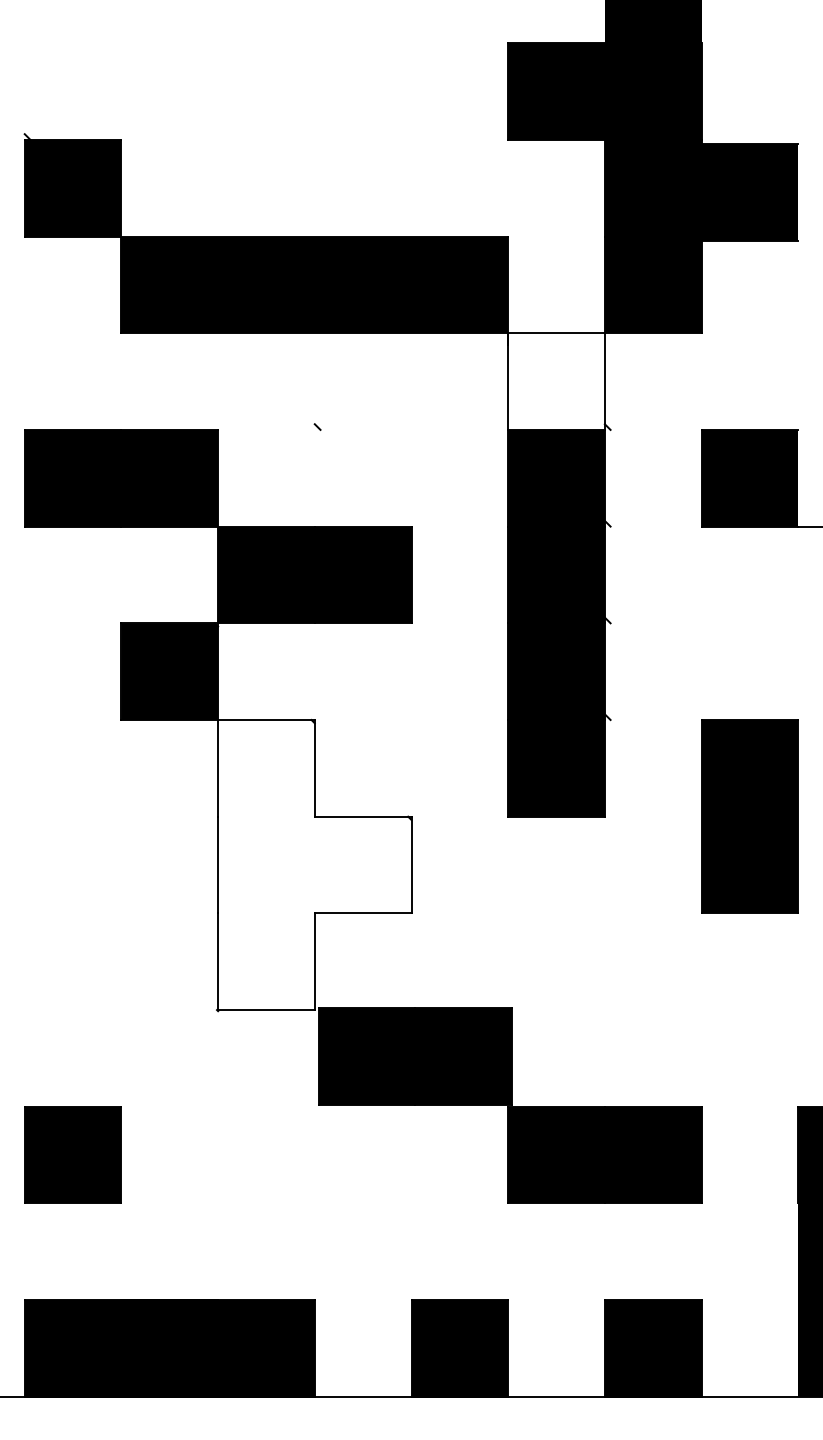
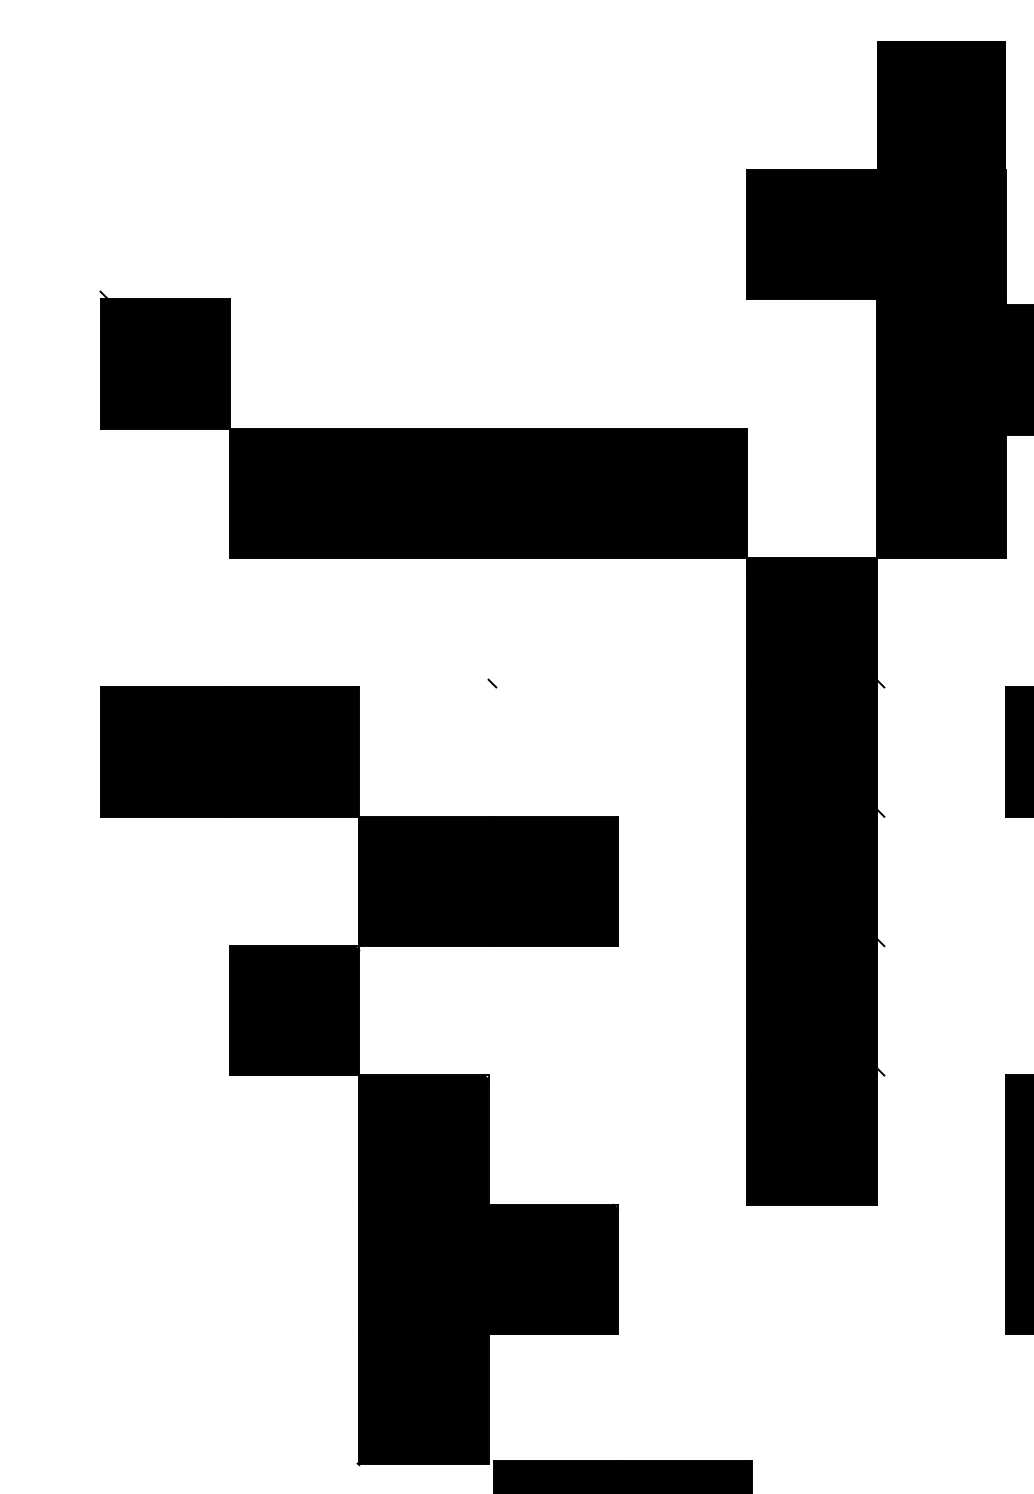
fill: (556, 381) -> (811, 622), added
fill: (314, 865) -> (488, 1270), added

